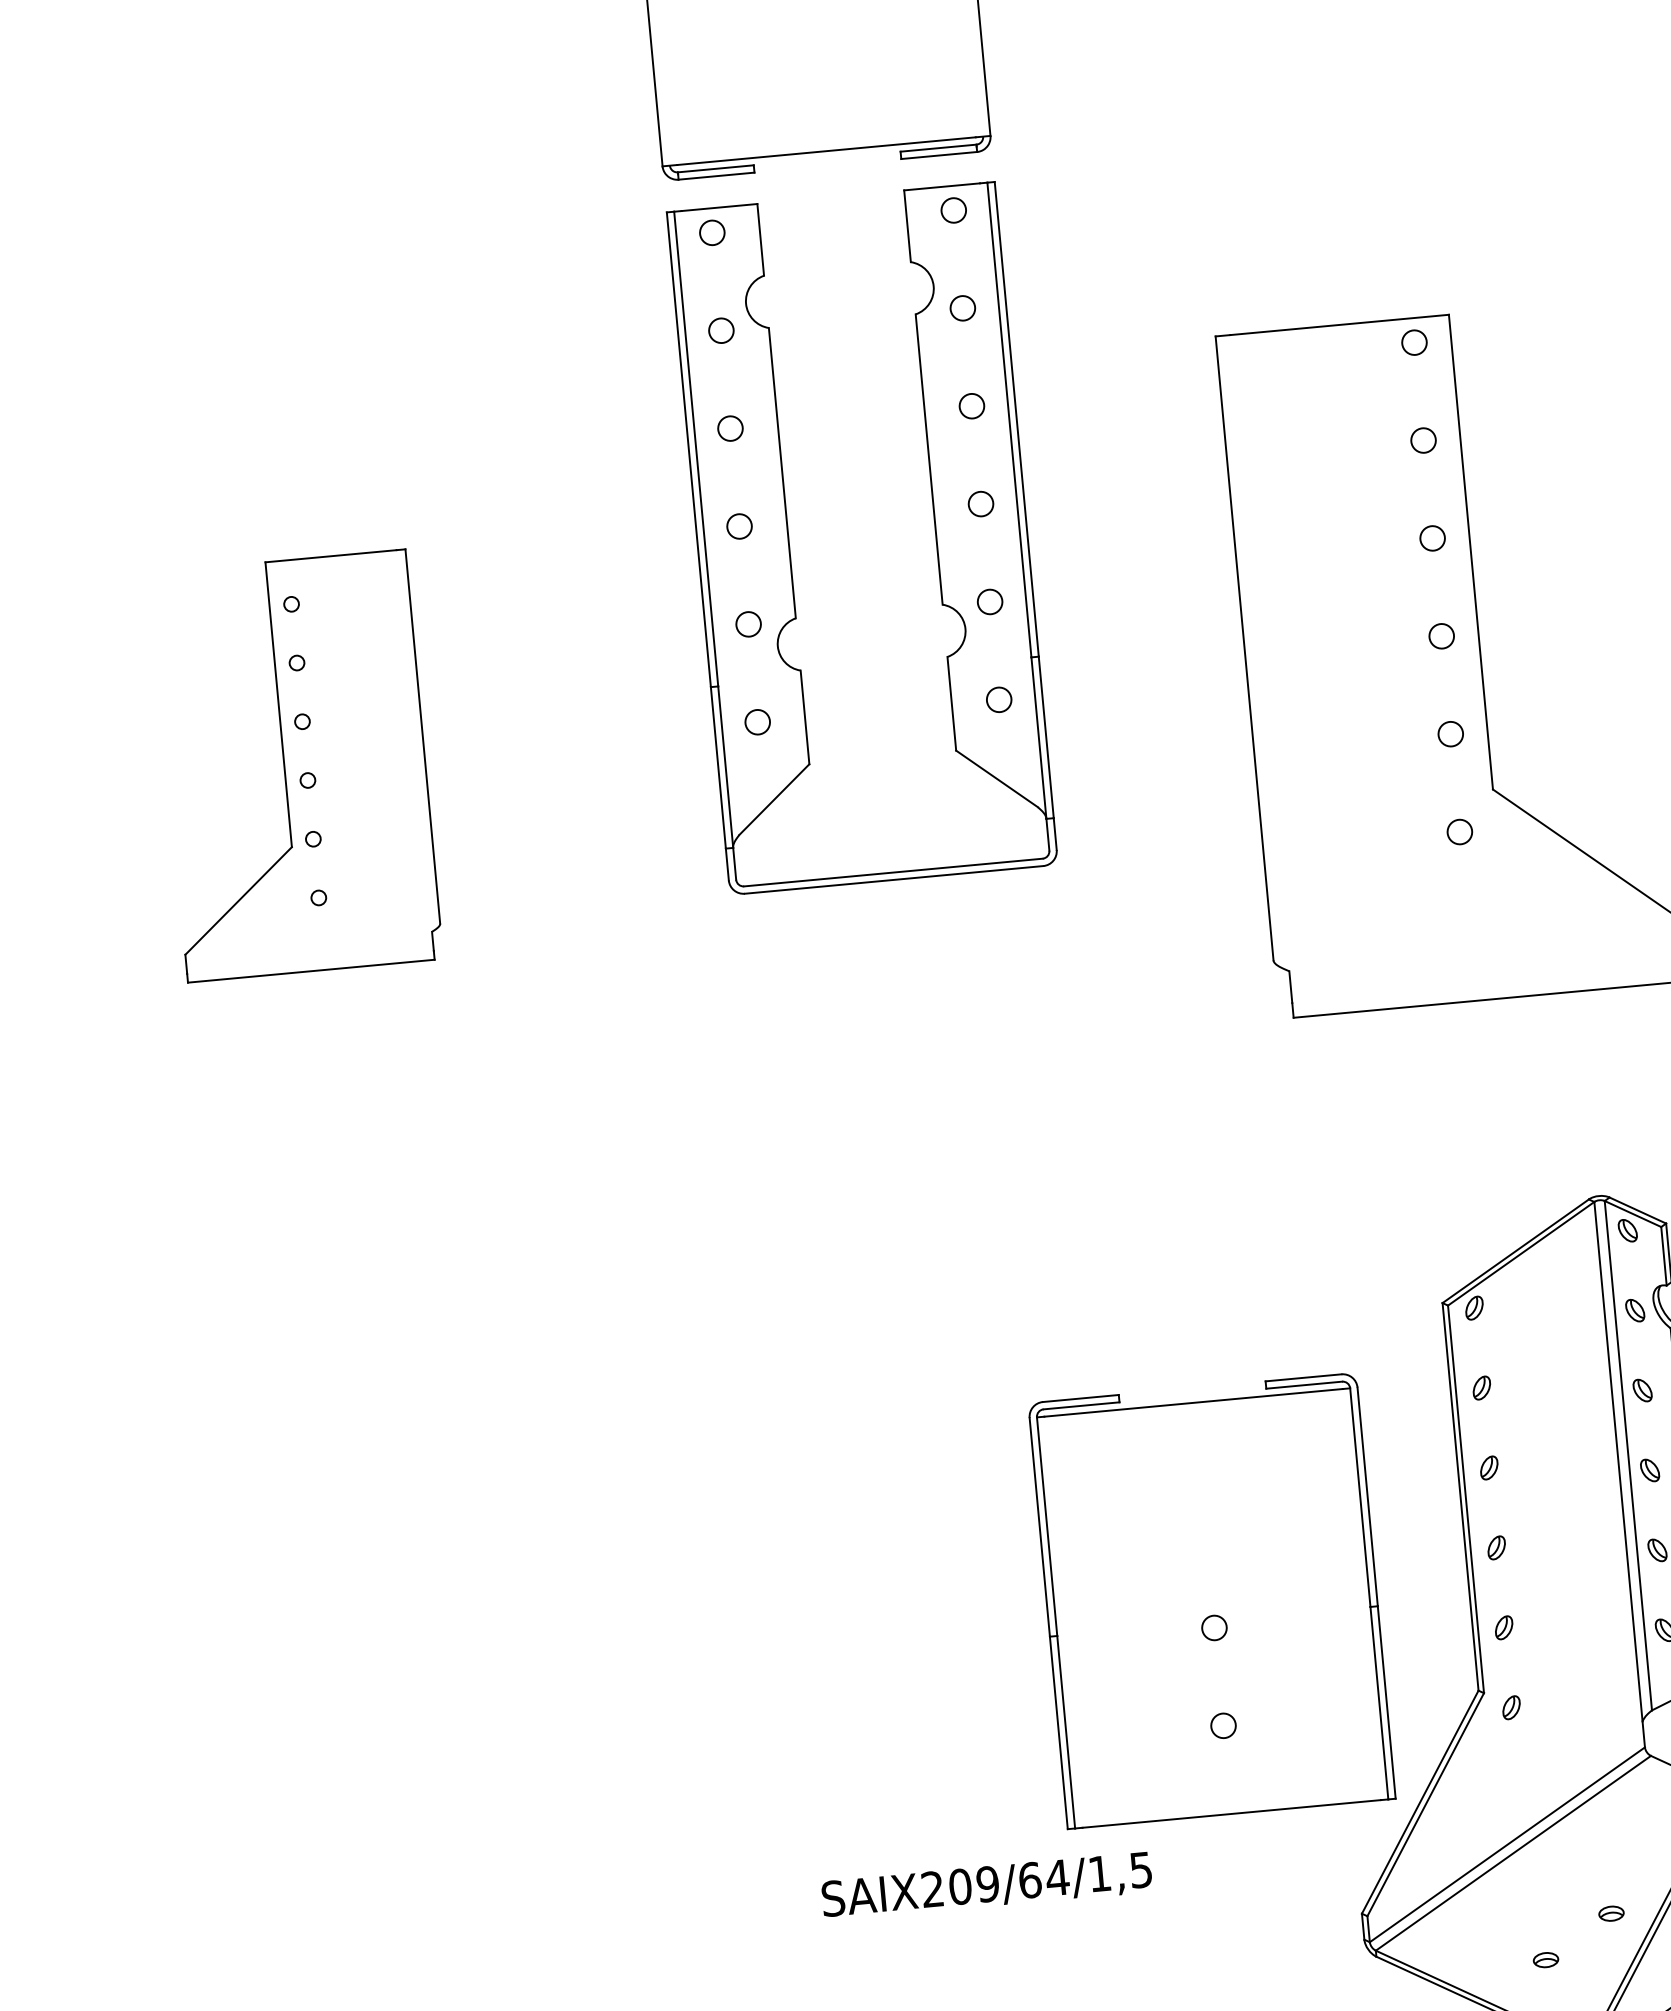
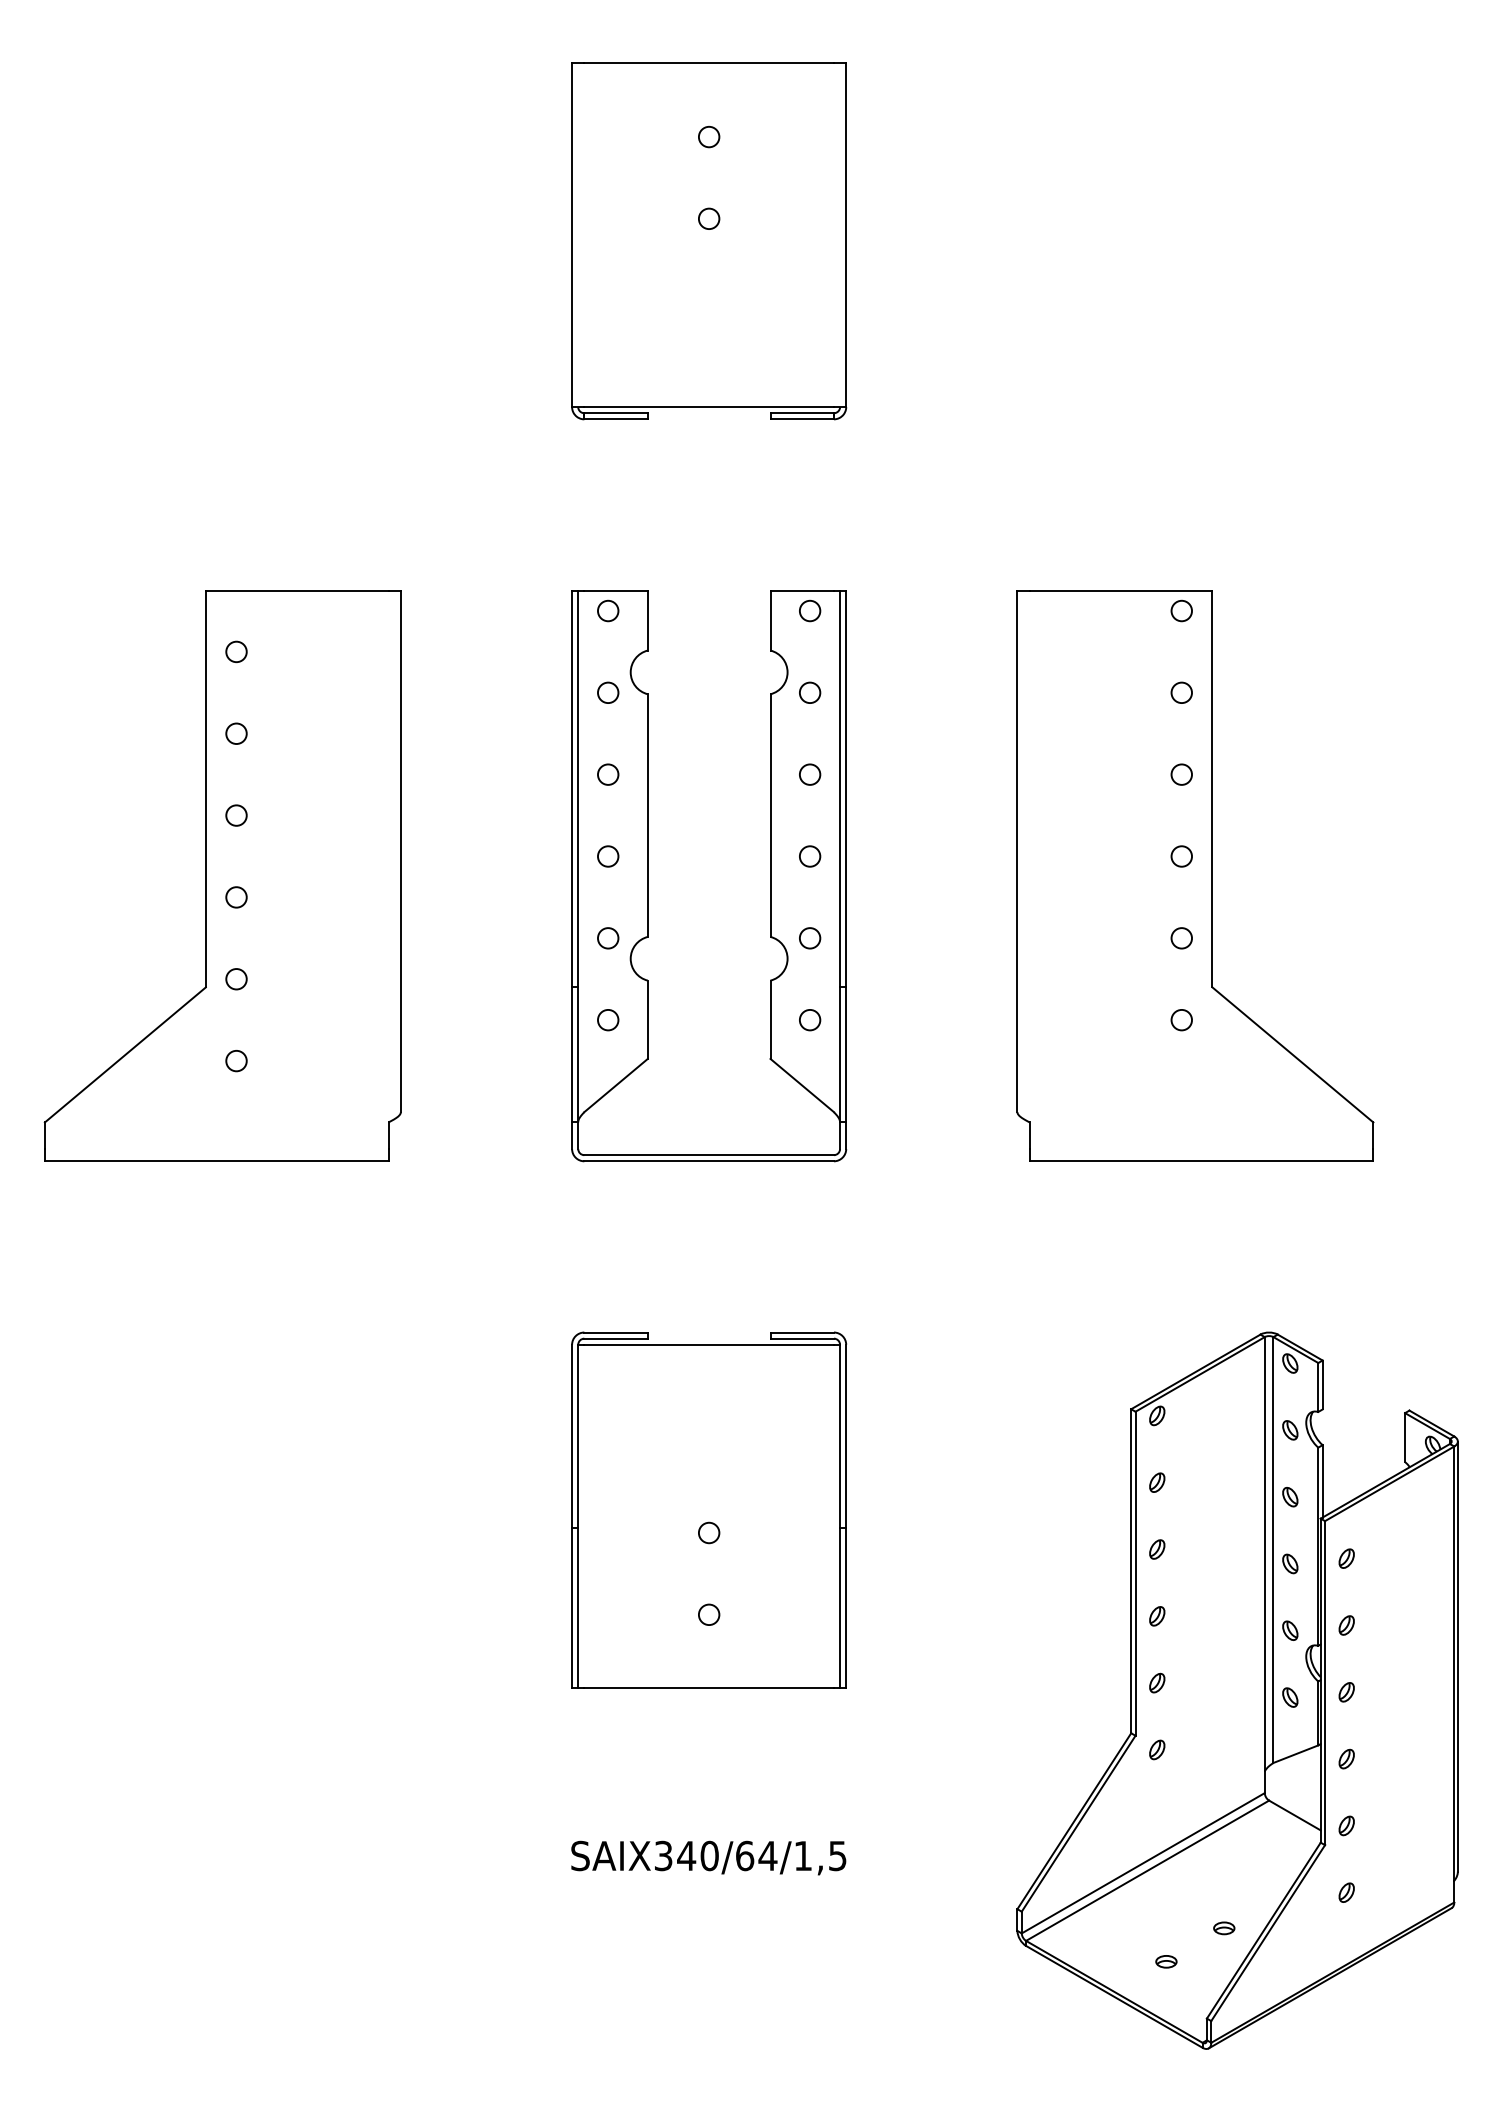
part: (789, 545) -> (648, 876), moved
part: (296, 765) -> (222, 875), size x1.67
part: (1212, 1599) -> (709, 1509), moved
text: (960, 1886) -> (686, 1855), SAIX209/64/1,5 -> SAIX340/64/1,5

